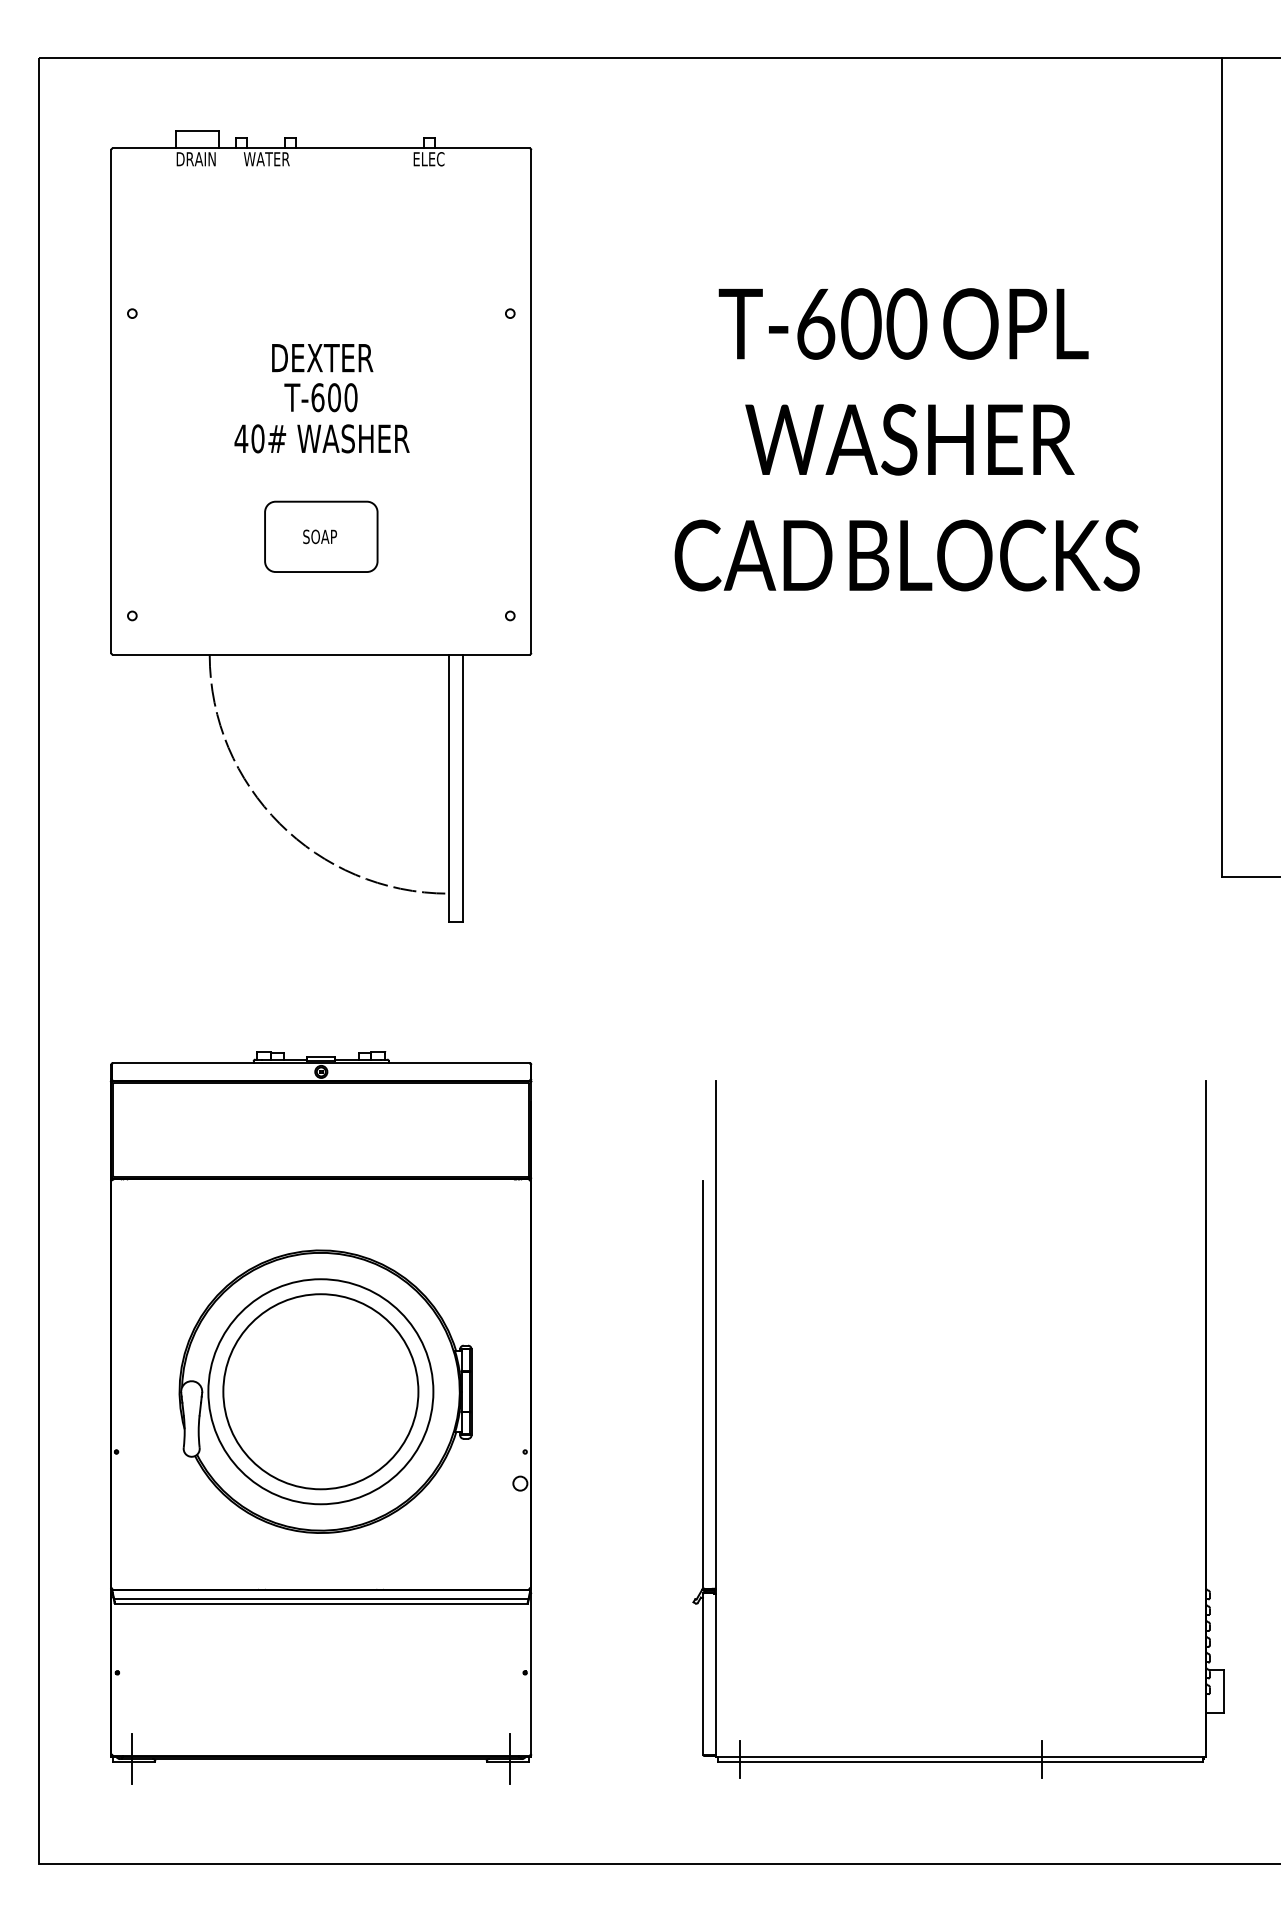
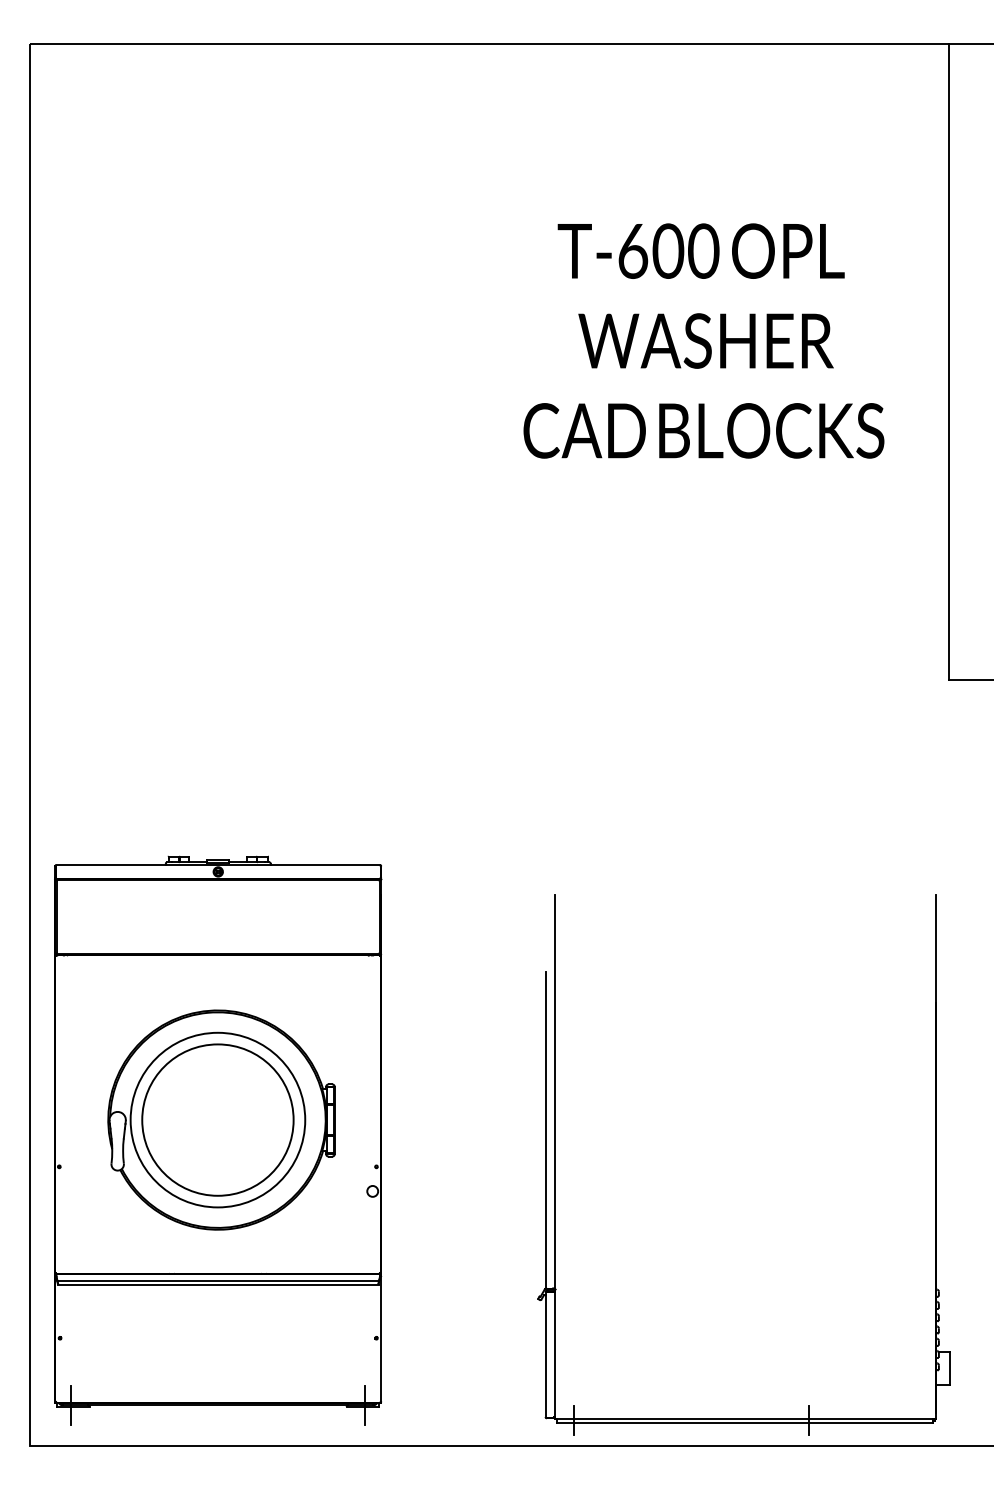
part: (321, 526) -> (249, 408), removed
part: (320, 1417) -> (217, 1140), moved
part: (716, 1429) -> (555, 1164), moved

